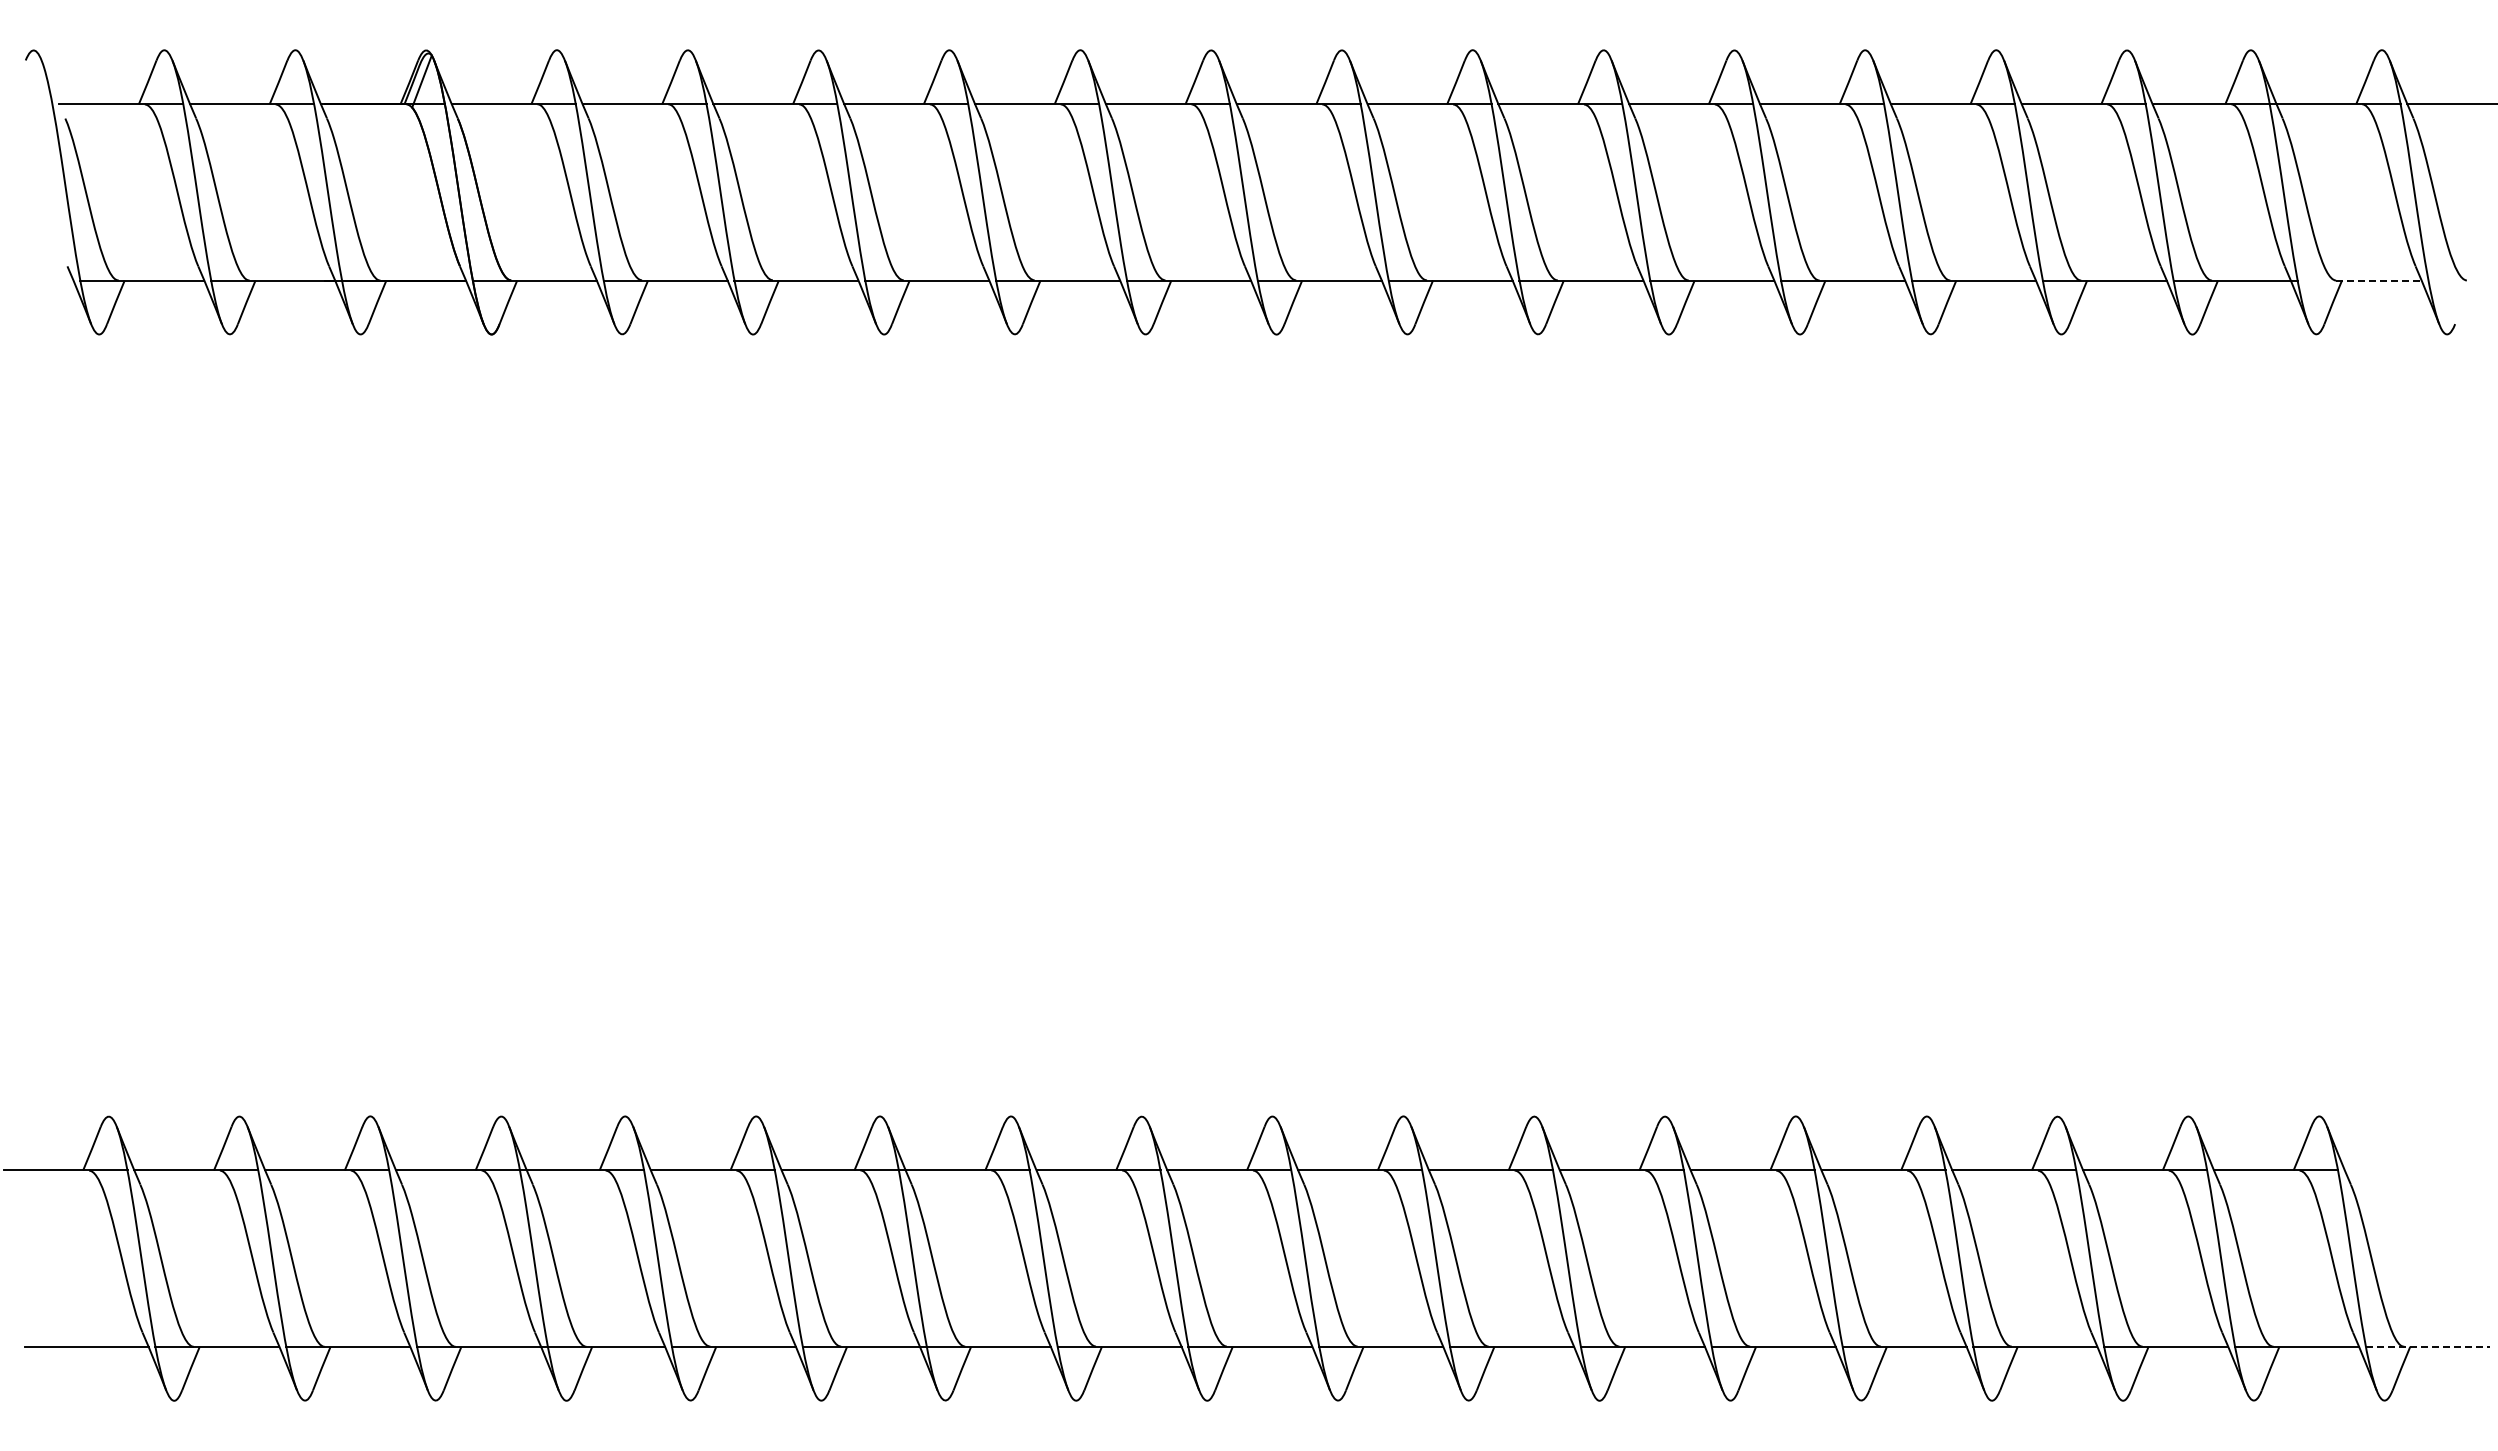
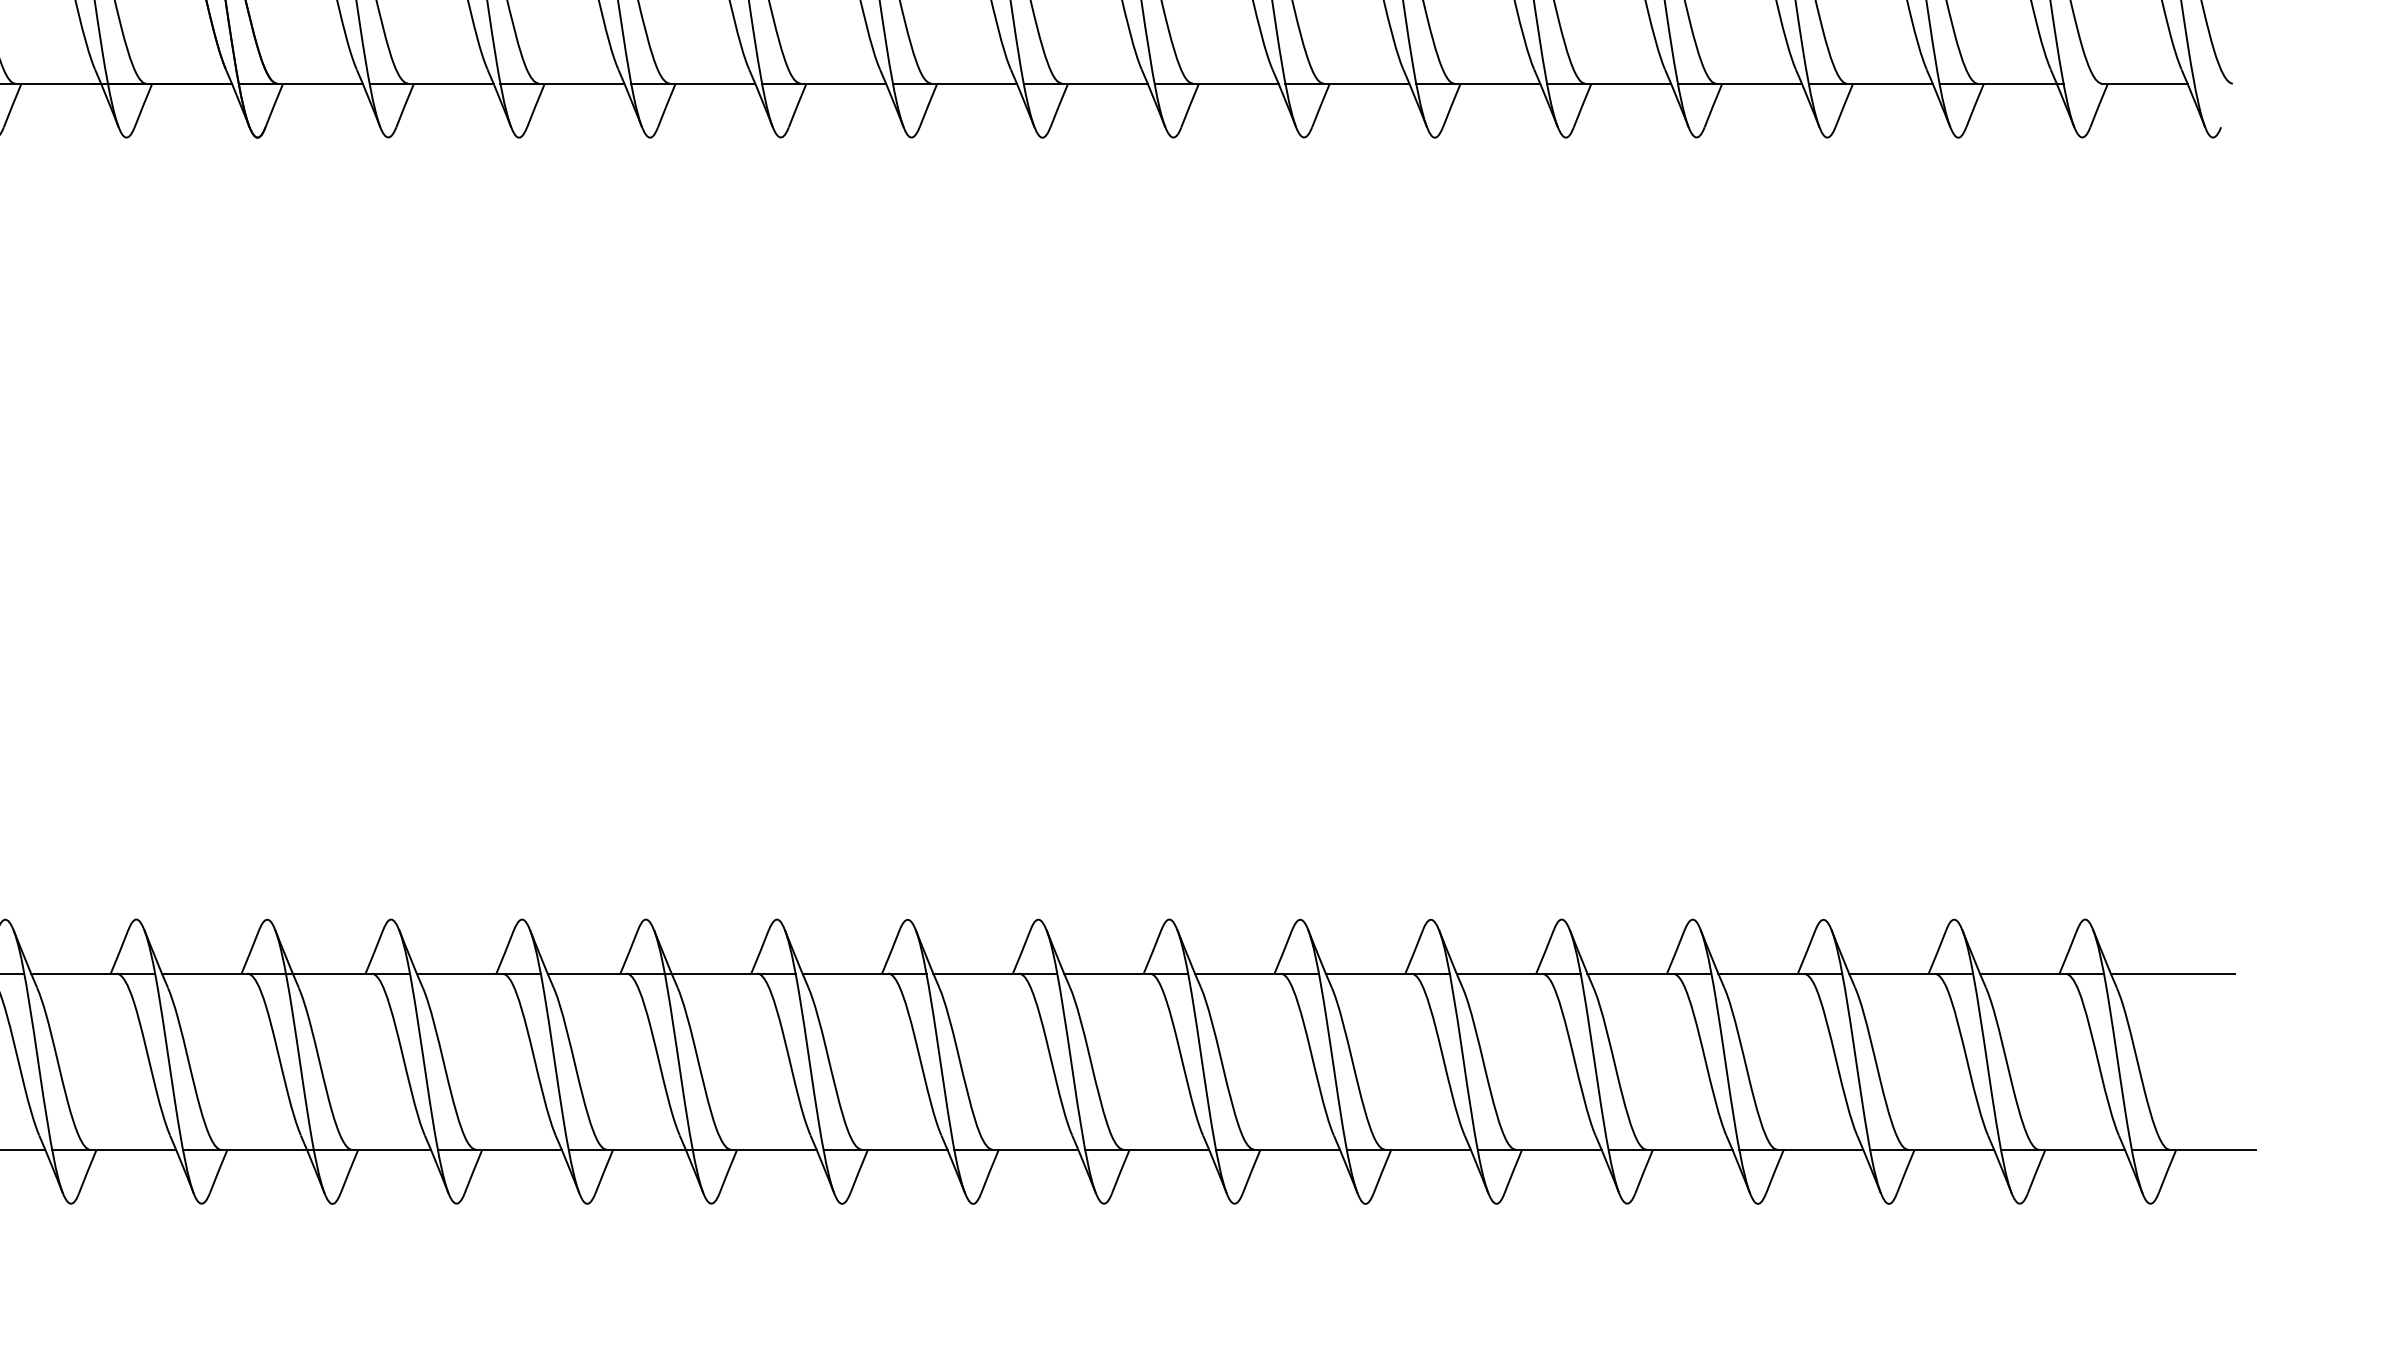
line: (2378, 280) -> (2144, 83), dashed -> solid
line: (2406, 1170) -> (2172, 973), added
line: (2428, 1346) -> (2194, 1149), dashed -> solid

